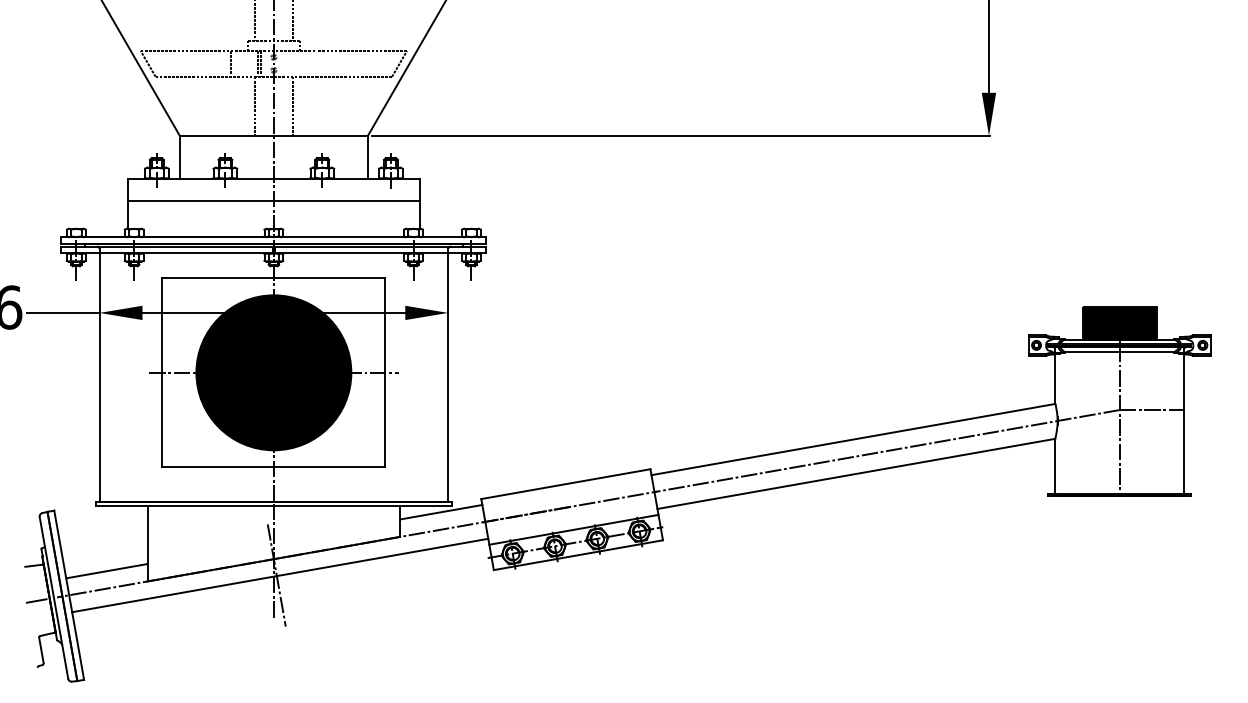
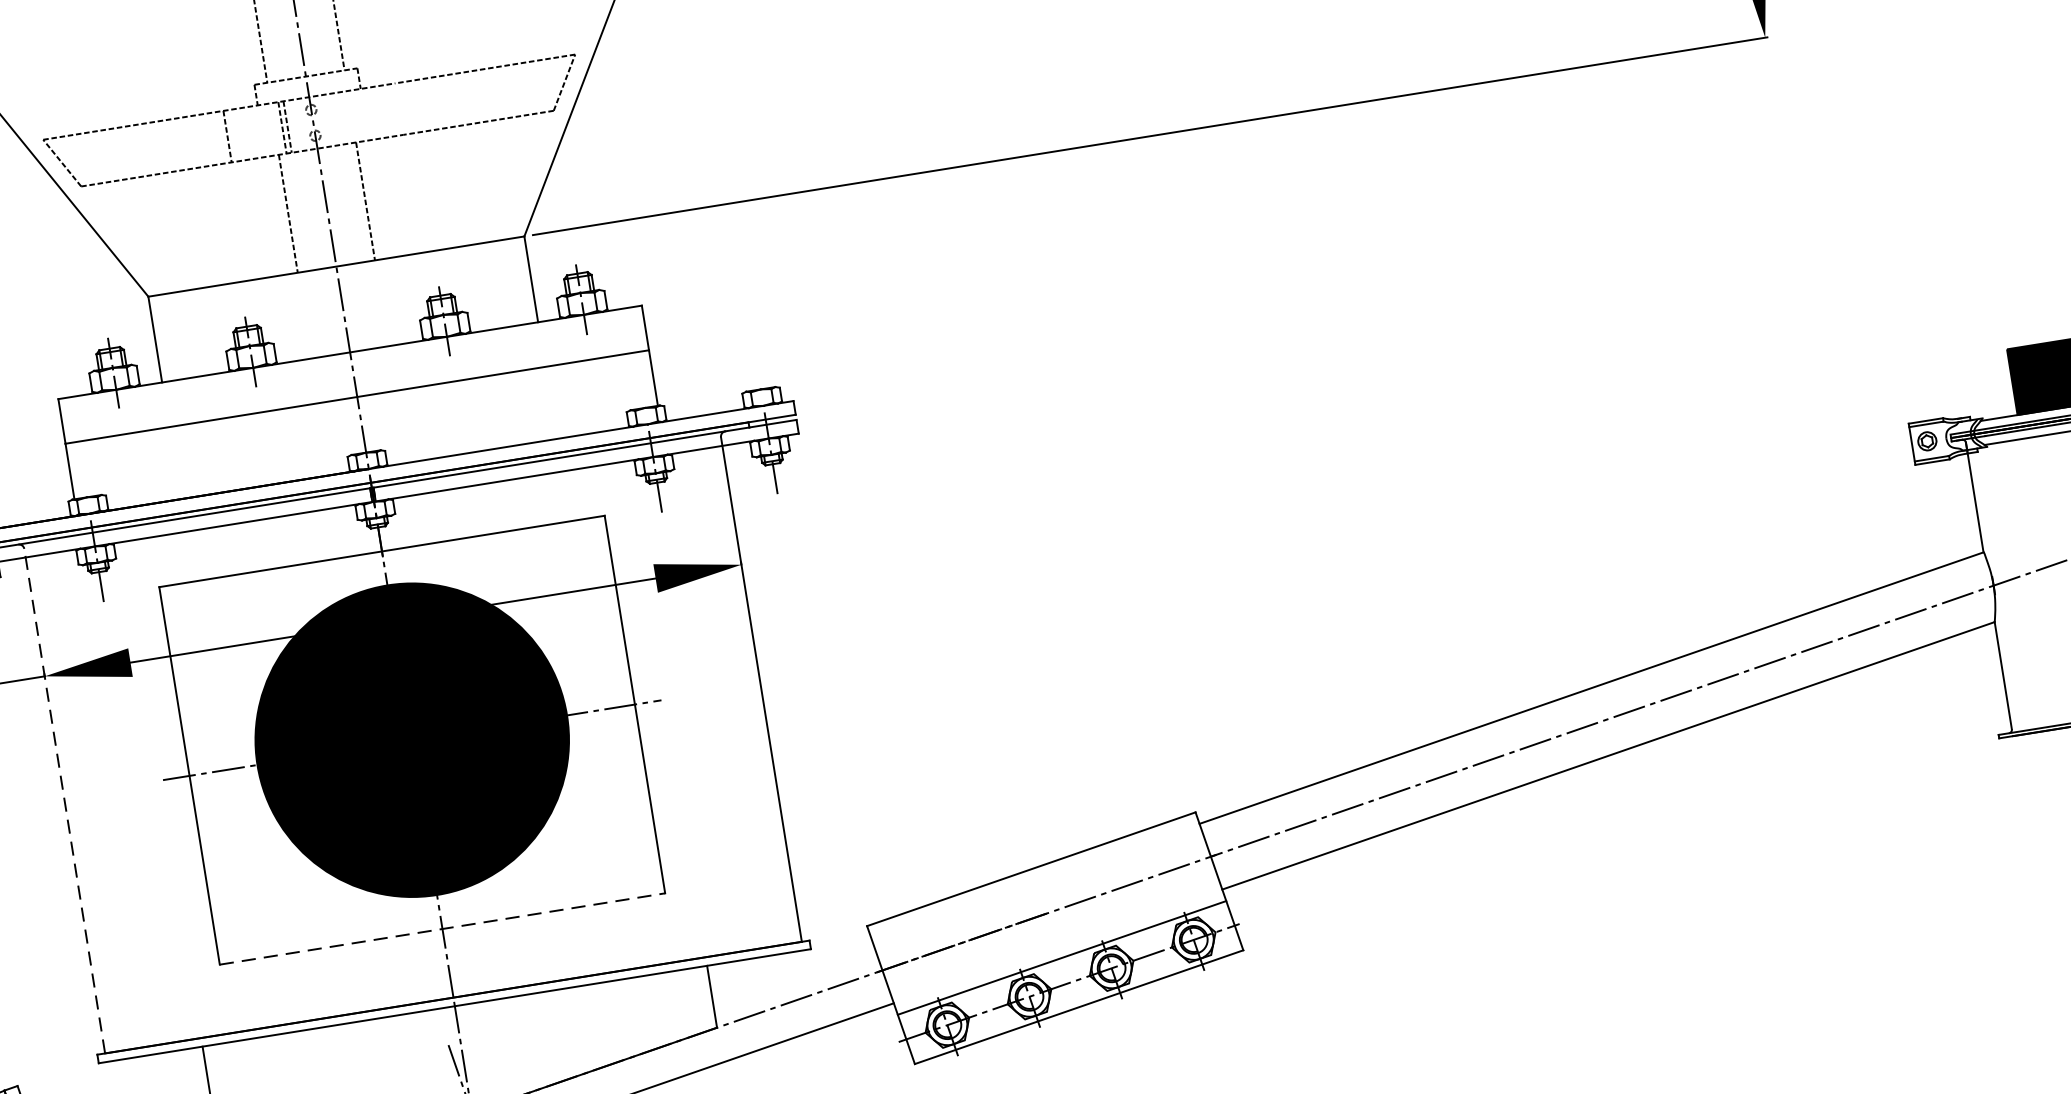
line: (99, 374) -> (64, 799), solid -> dashed
line: (274, 467) -> (443, 929), solid -> dashed
line: (441, 511) -> (791, 963), removed

